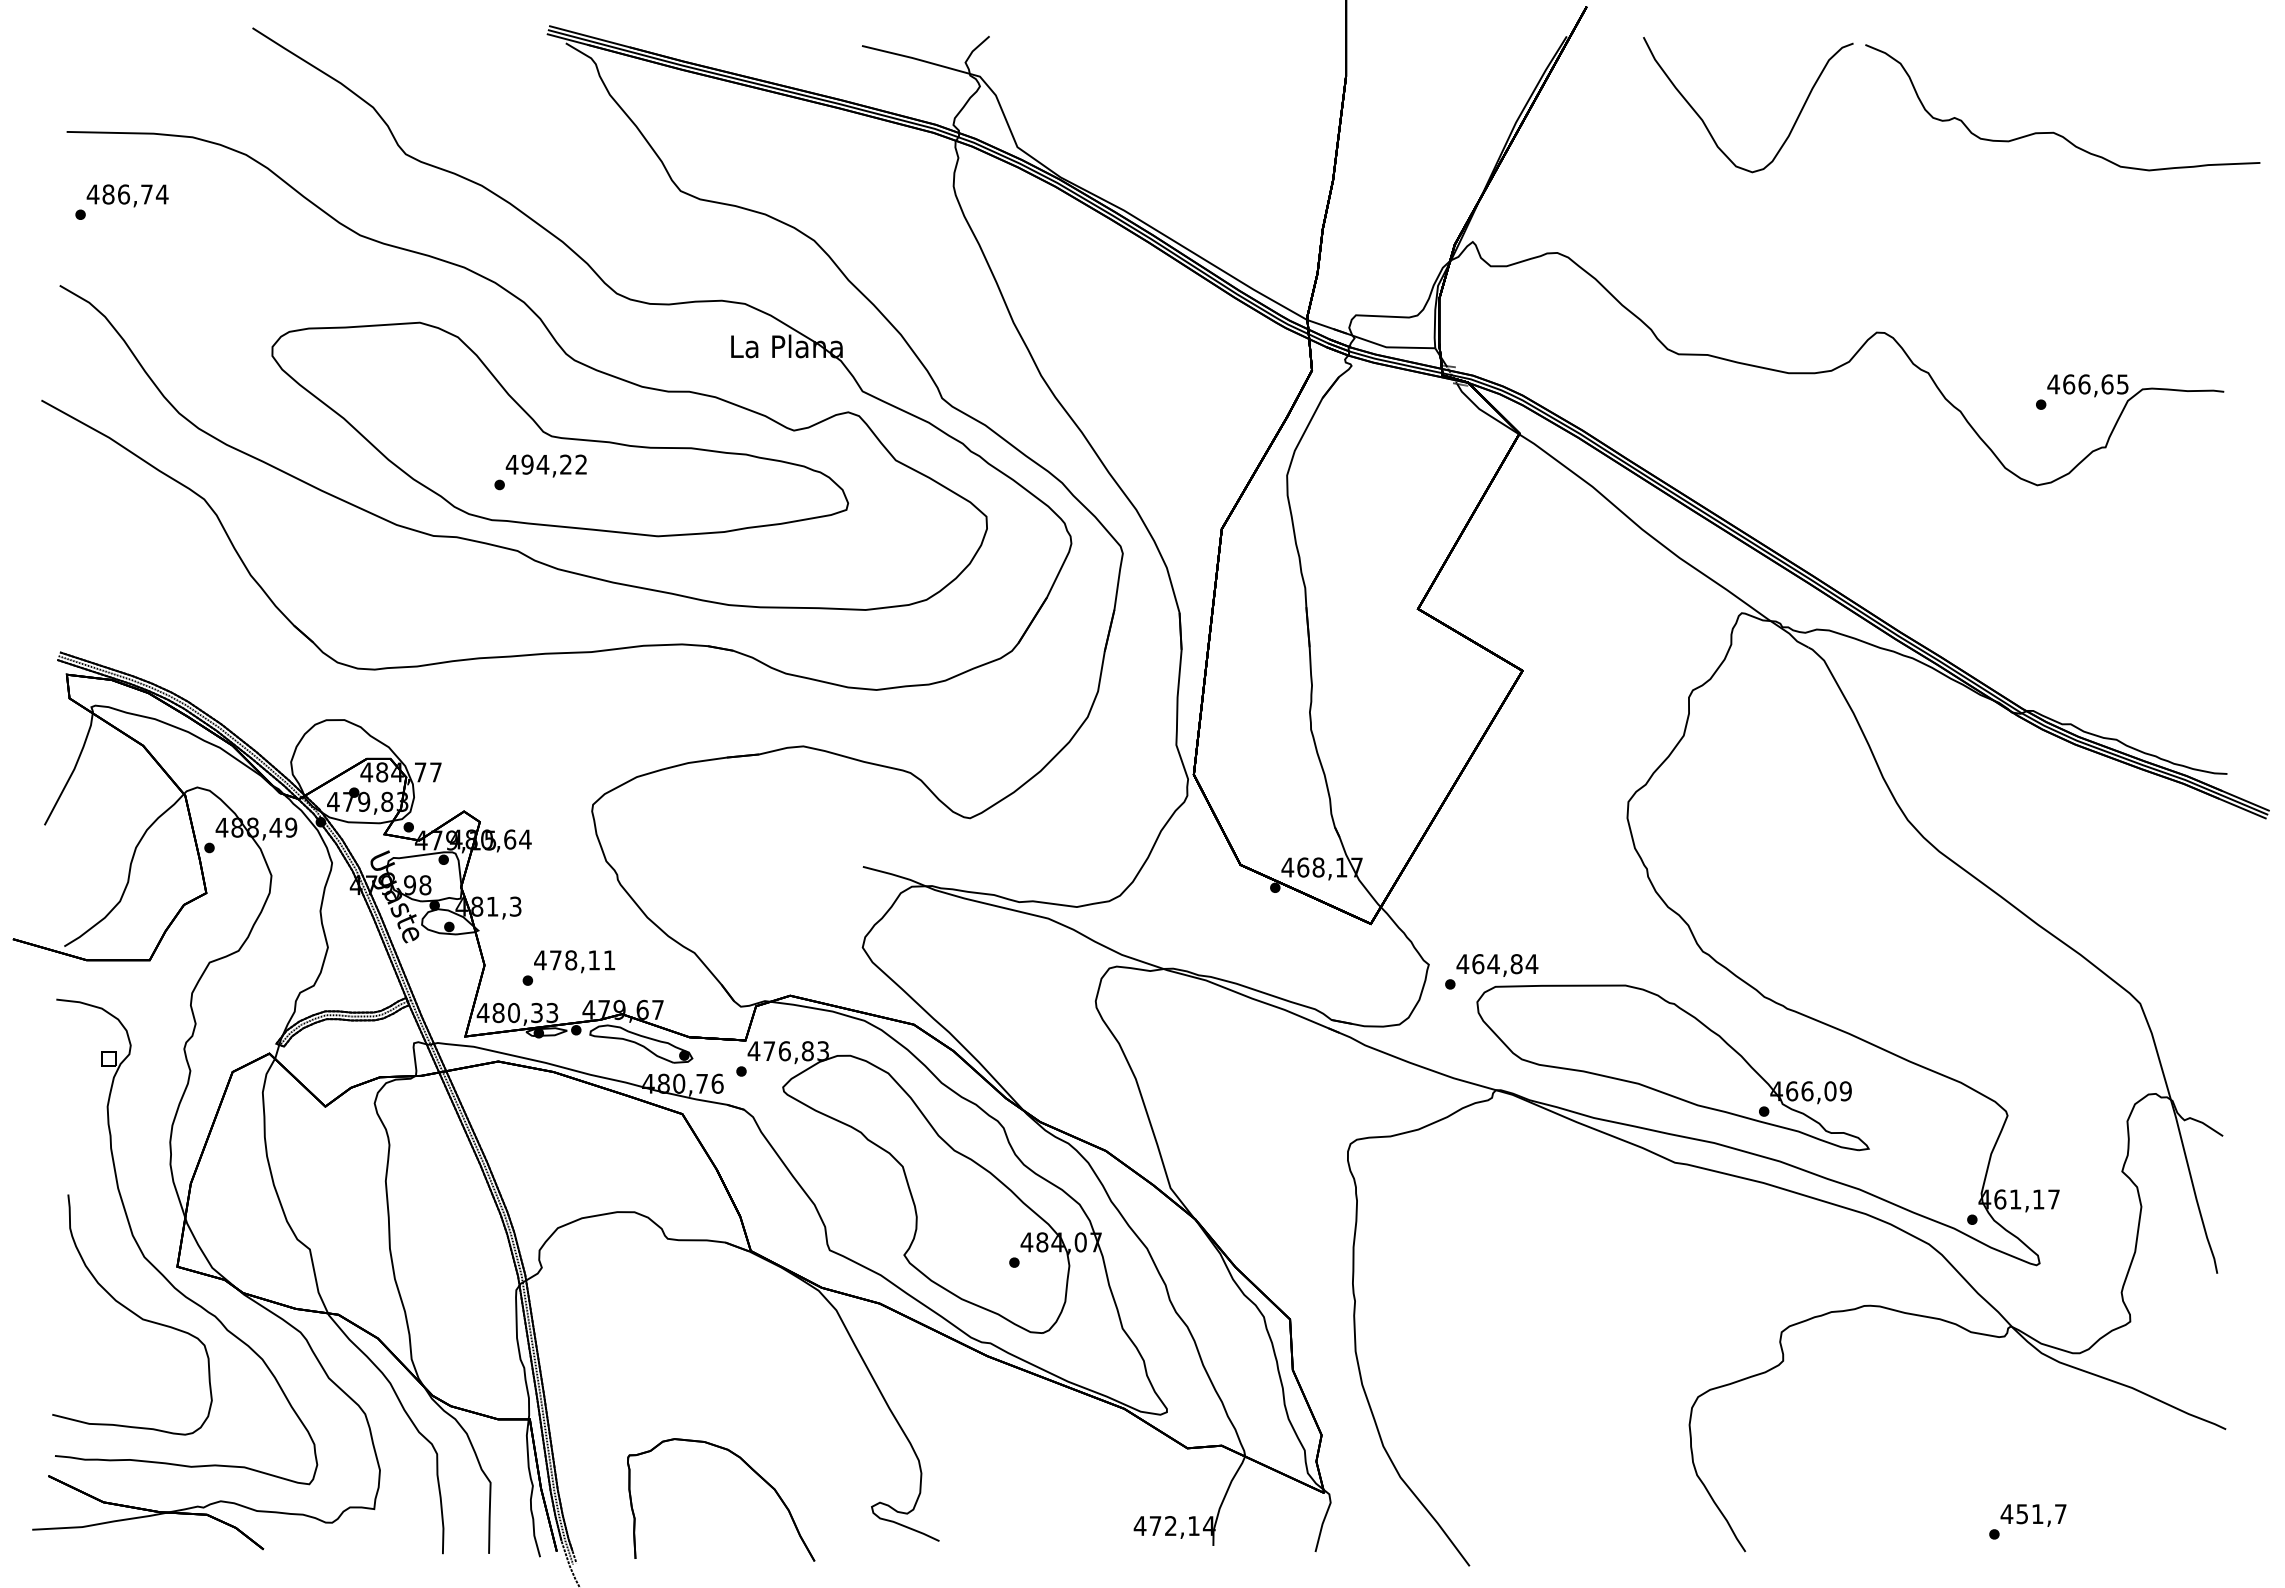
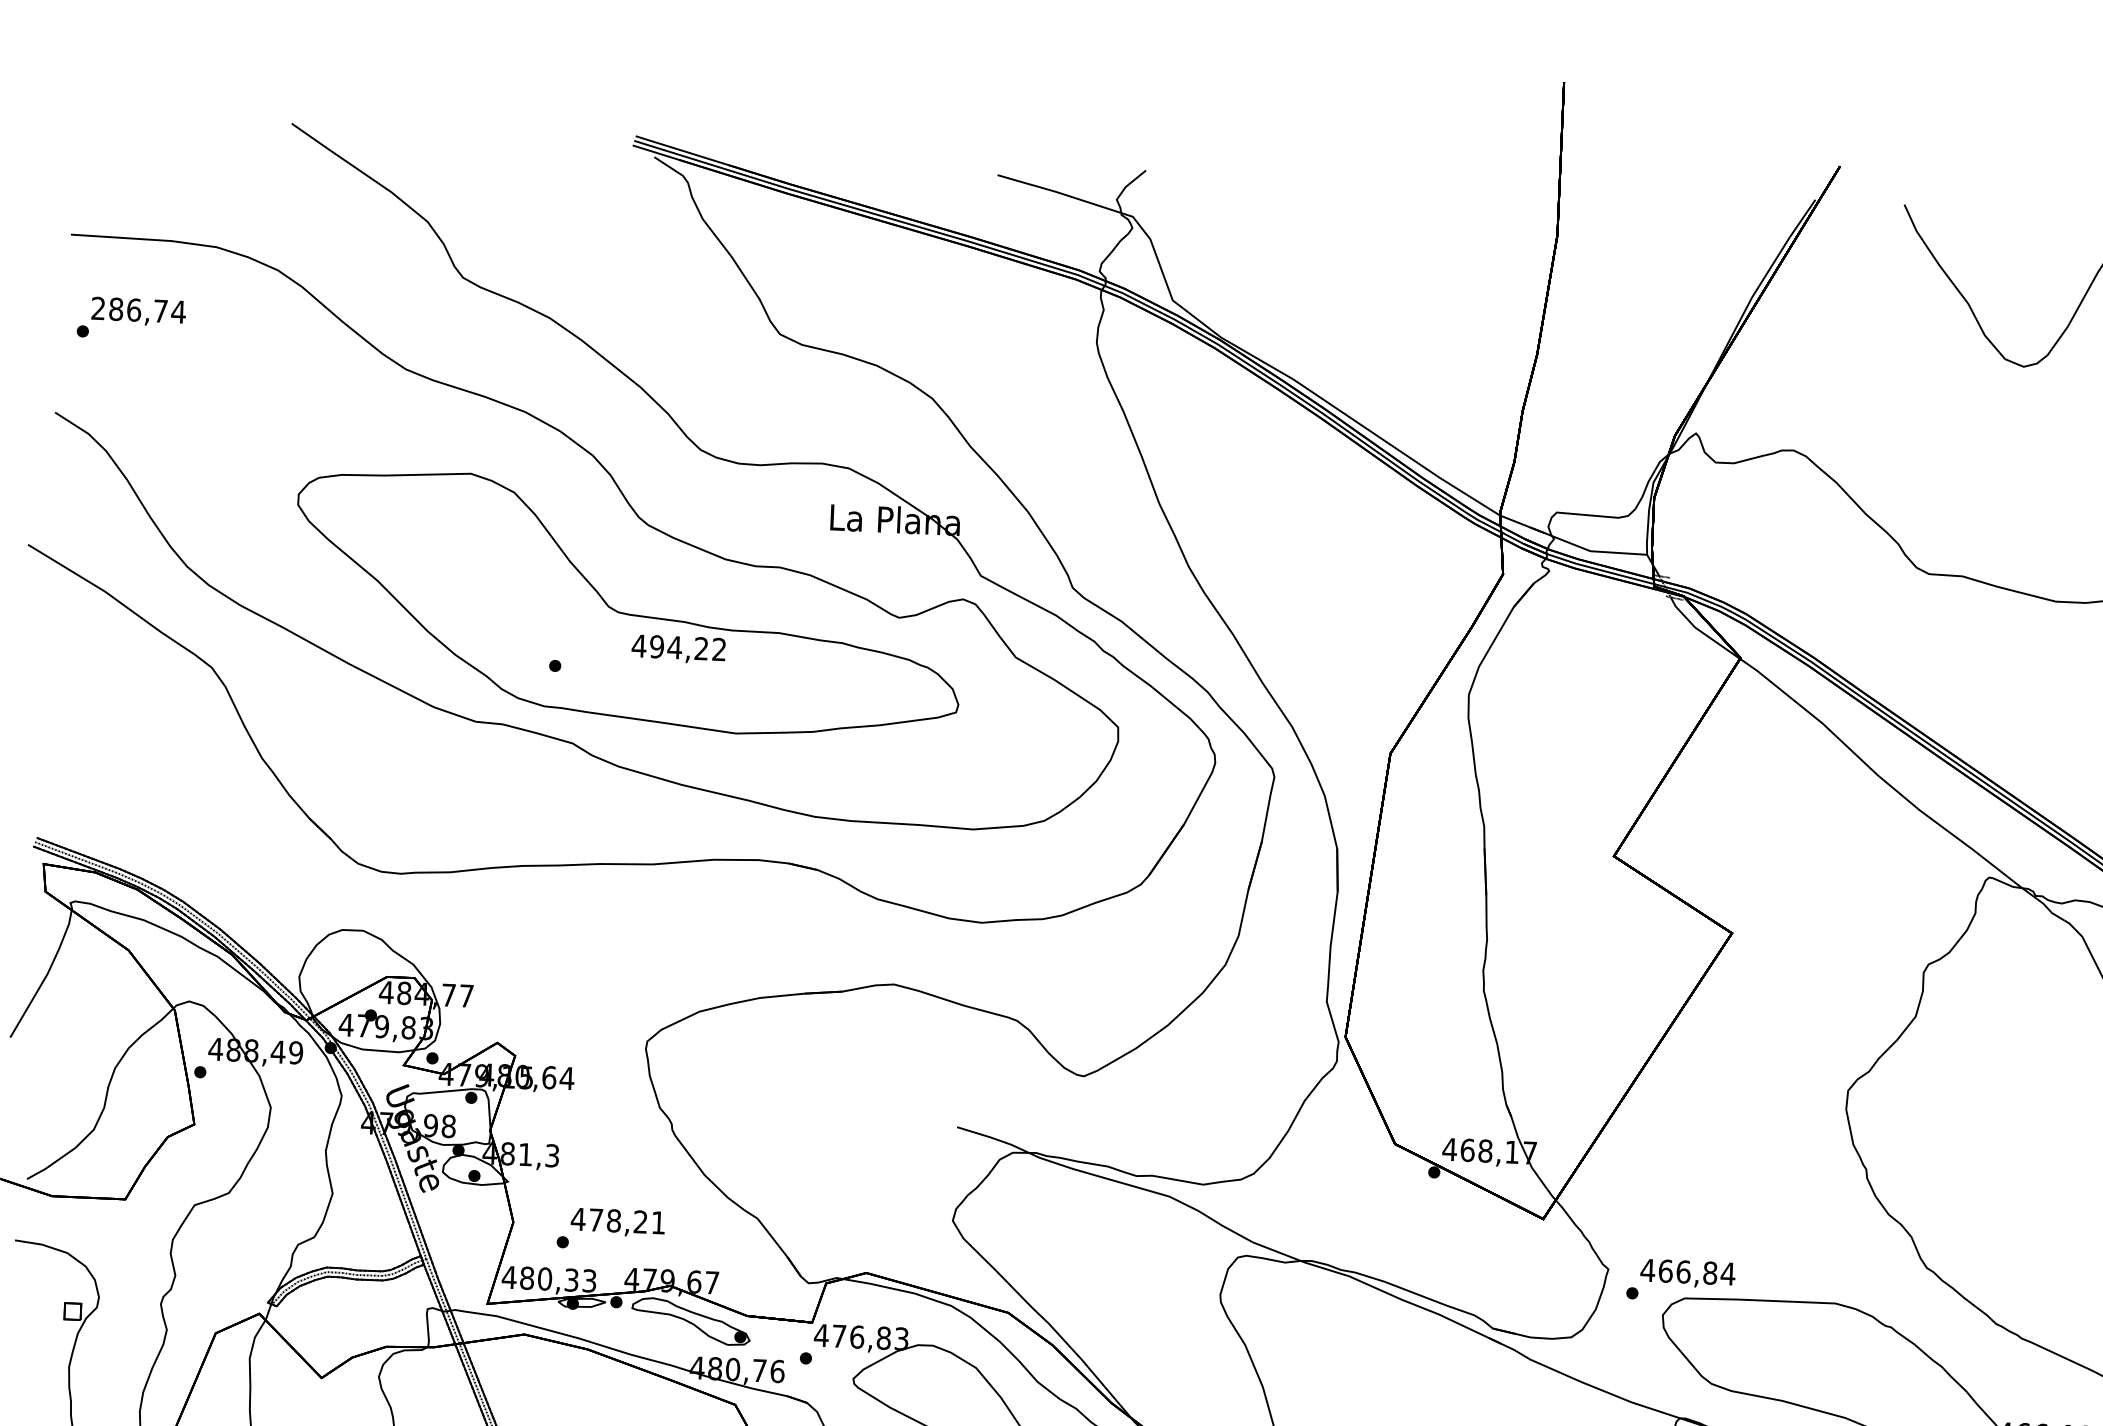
text: (92, 194) -> (97, 308), 486,74 -> 286,74
text: (545, 465) -> (677, 648), moved
text: (593, 960) -> (639, 1222), 478,11 -> 478,21
text: (1493, 964) -> (1683, 1272), 464,84 -> 466,84

